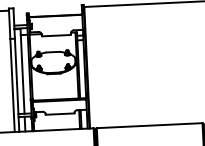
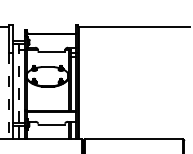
line: (22, 71) -> (18, 83), solid -> dashed
line: (12, 85) -> (8, 96), solid -> dashed

